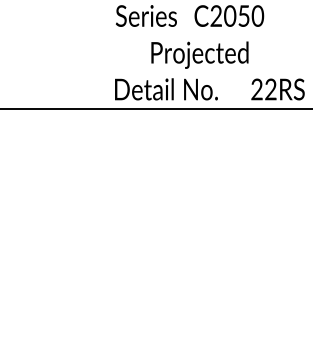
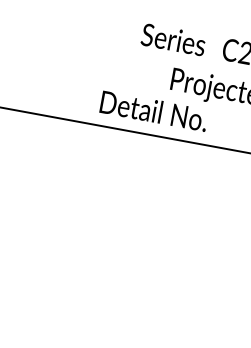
text: (166, 89) -> (154, 111), moved

